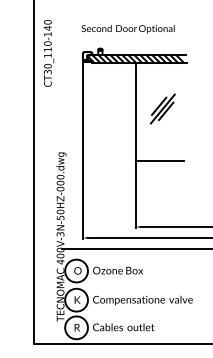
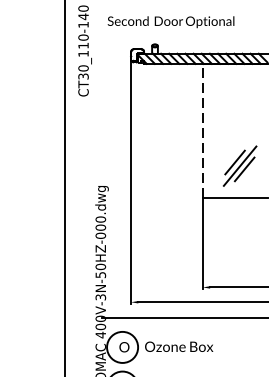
text: (127, 29) -> (170, 22), moved
part: (162, 108) -> (239, 165), moved
line: (135, 112) -> (202, 131), solid -> dashed

